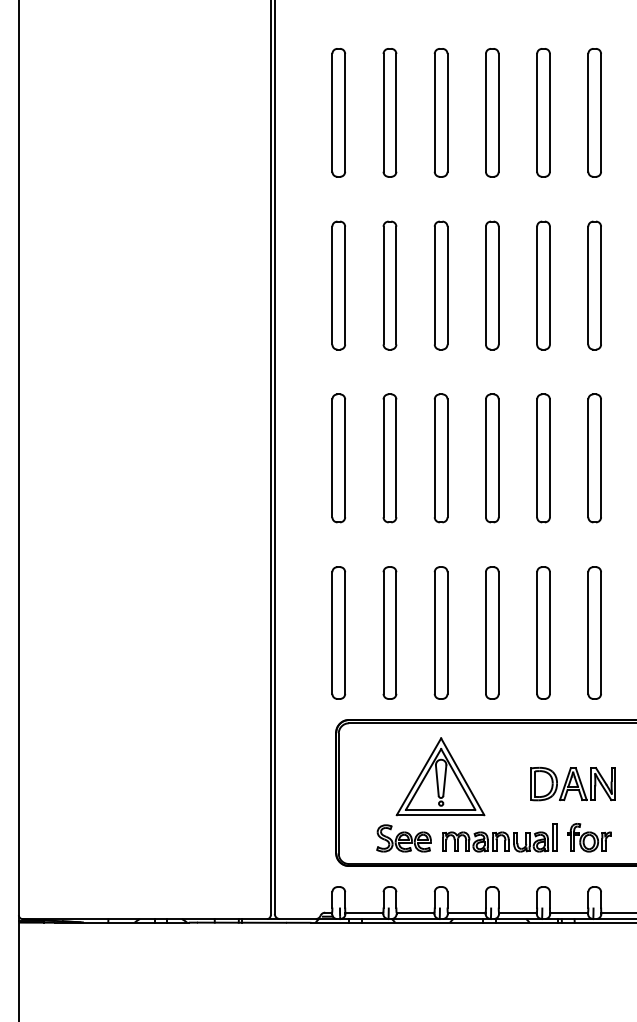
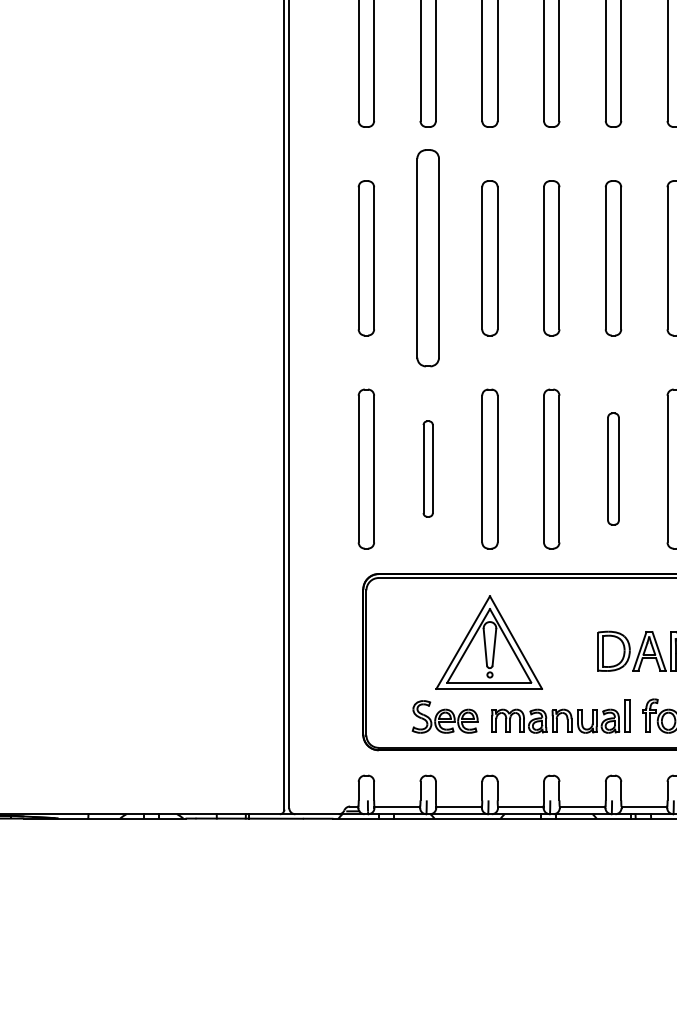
part: (389, 458) -> (427, 258), size x1.4
part: (389, 632) -> (427, 468), size x0.6
part: (543, 632) -> (613, 468), size x0.7

